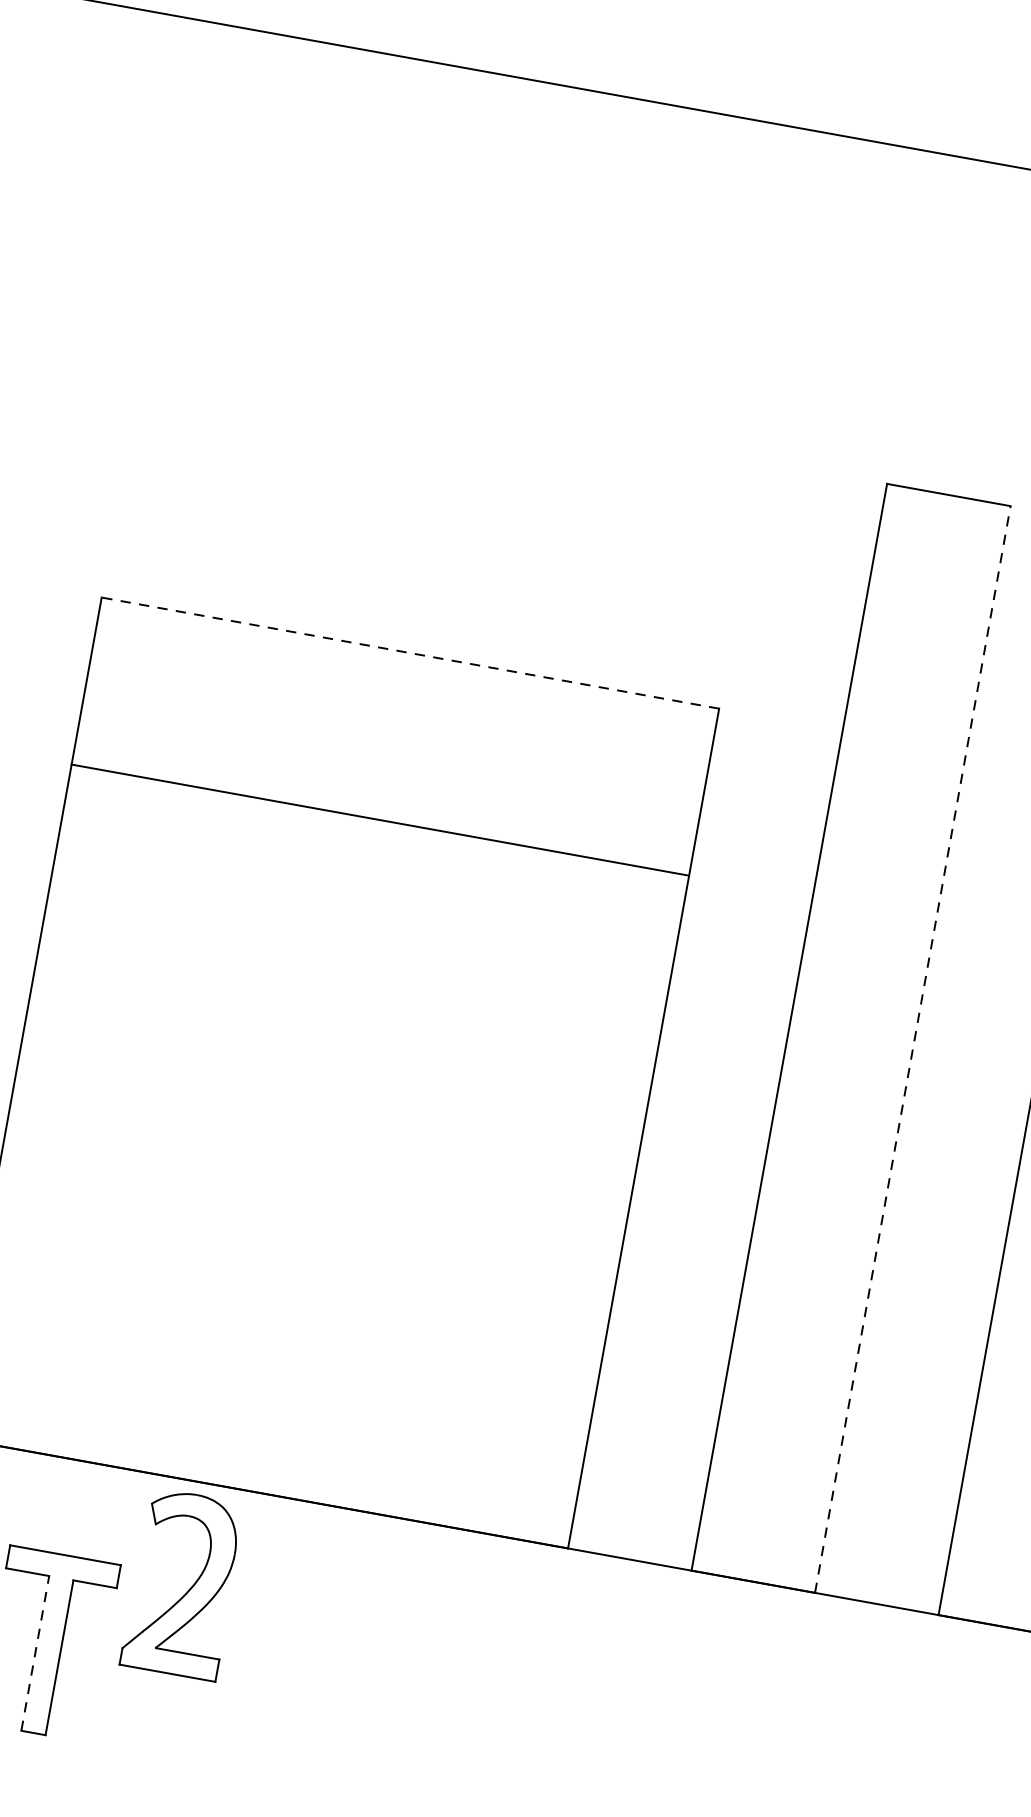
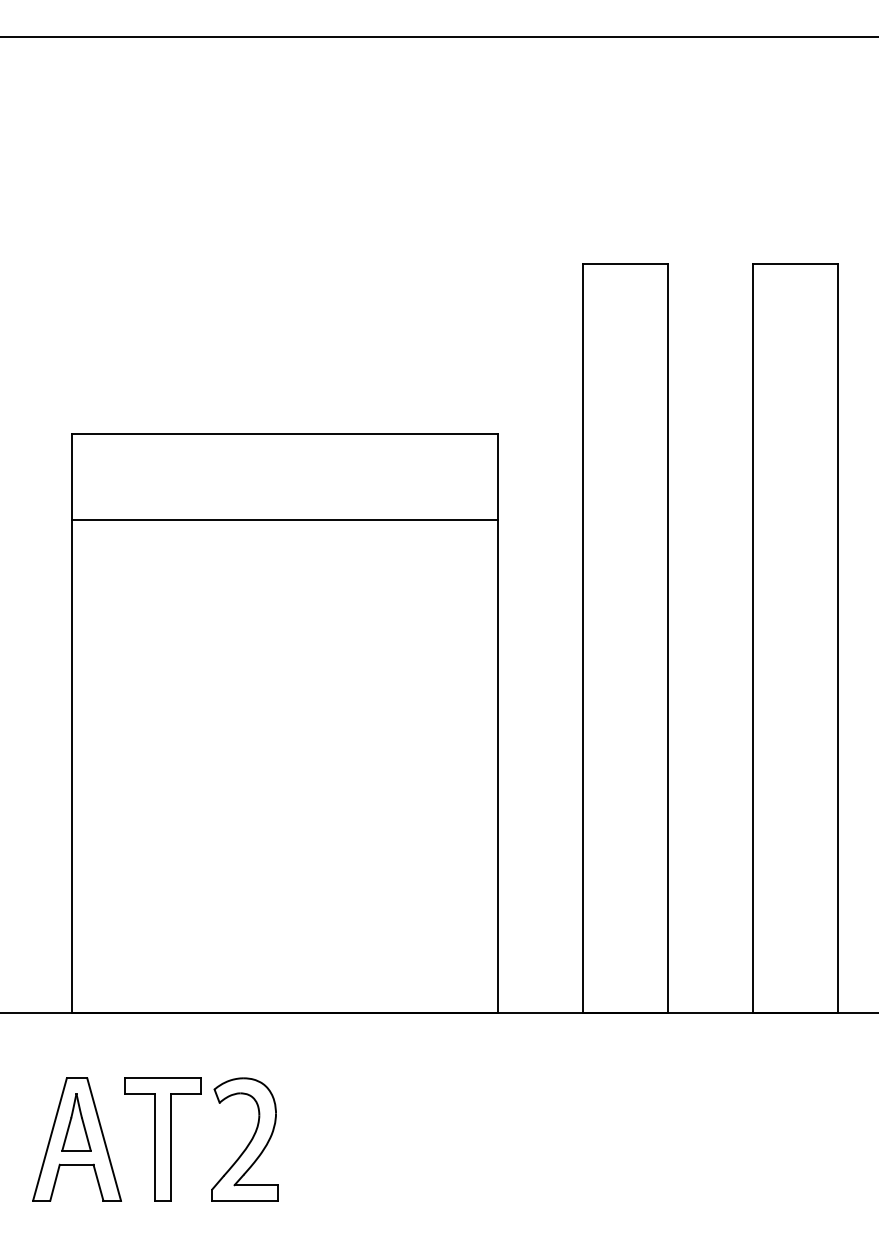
line: (409, 653) -> (284, 434), dashed -> solid
line: (379, 819) -> (284, 519), moved
line: (913, 1049) -> (668, 638), dashed -> solid
part: (182, 1584) -> (244, 1139), moved
line: (35, 1653) -> (154, 1147), dashed -> solid

